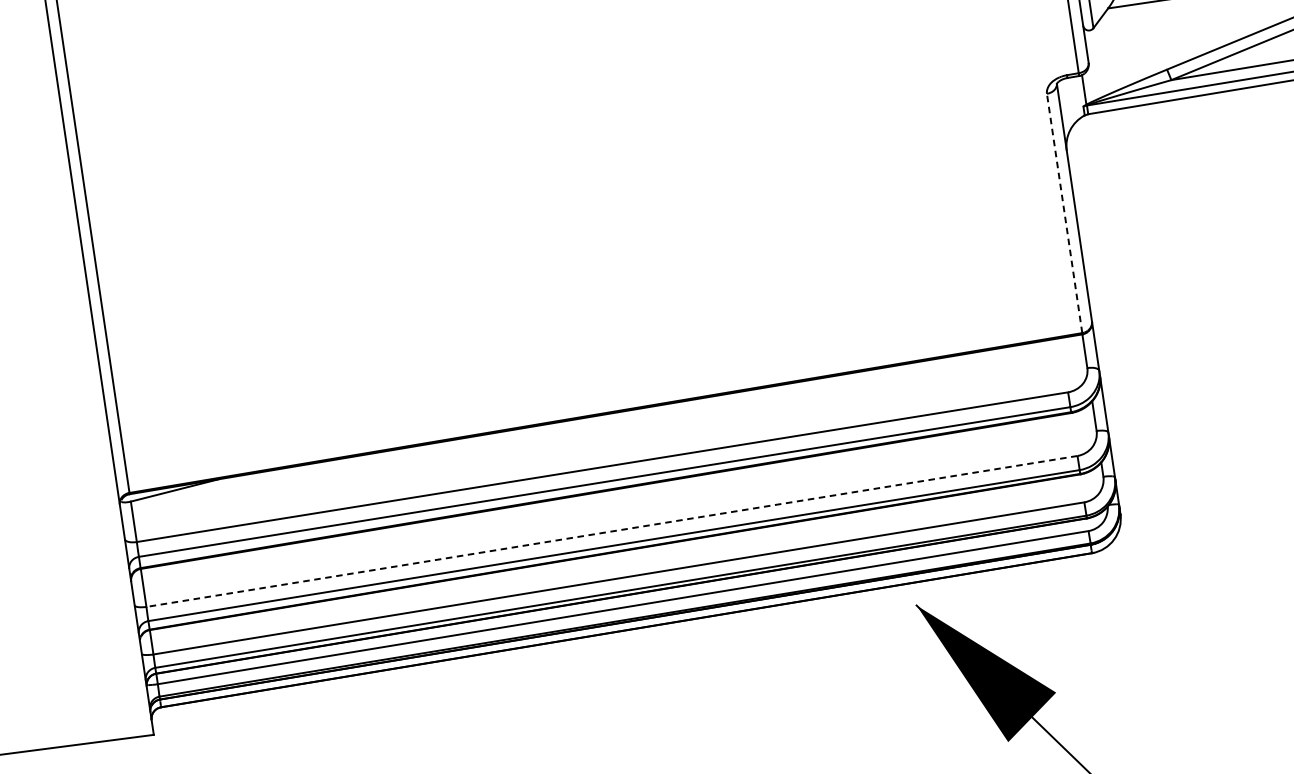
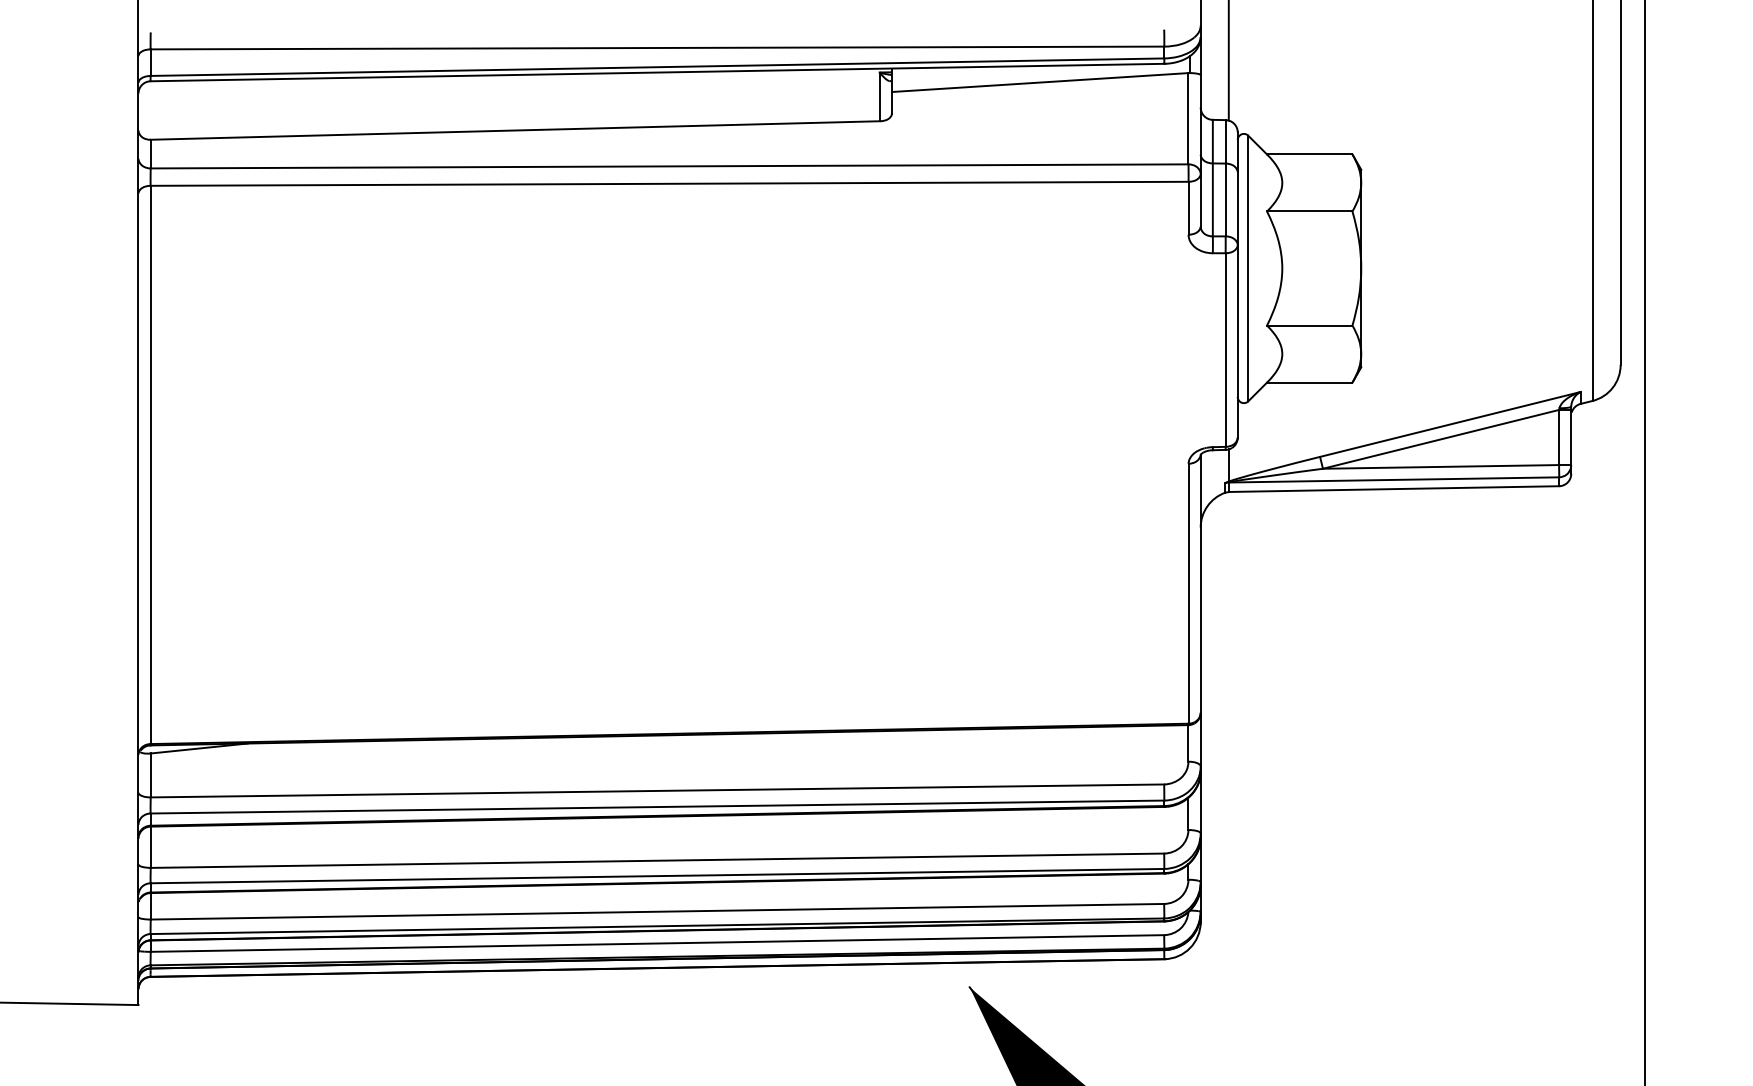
line: (1064, 213) -> (1188, 593), dashed -> solid
line: (611, 531) -> (657, 860), dashed -> solid

